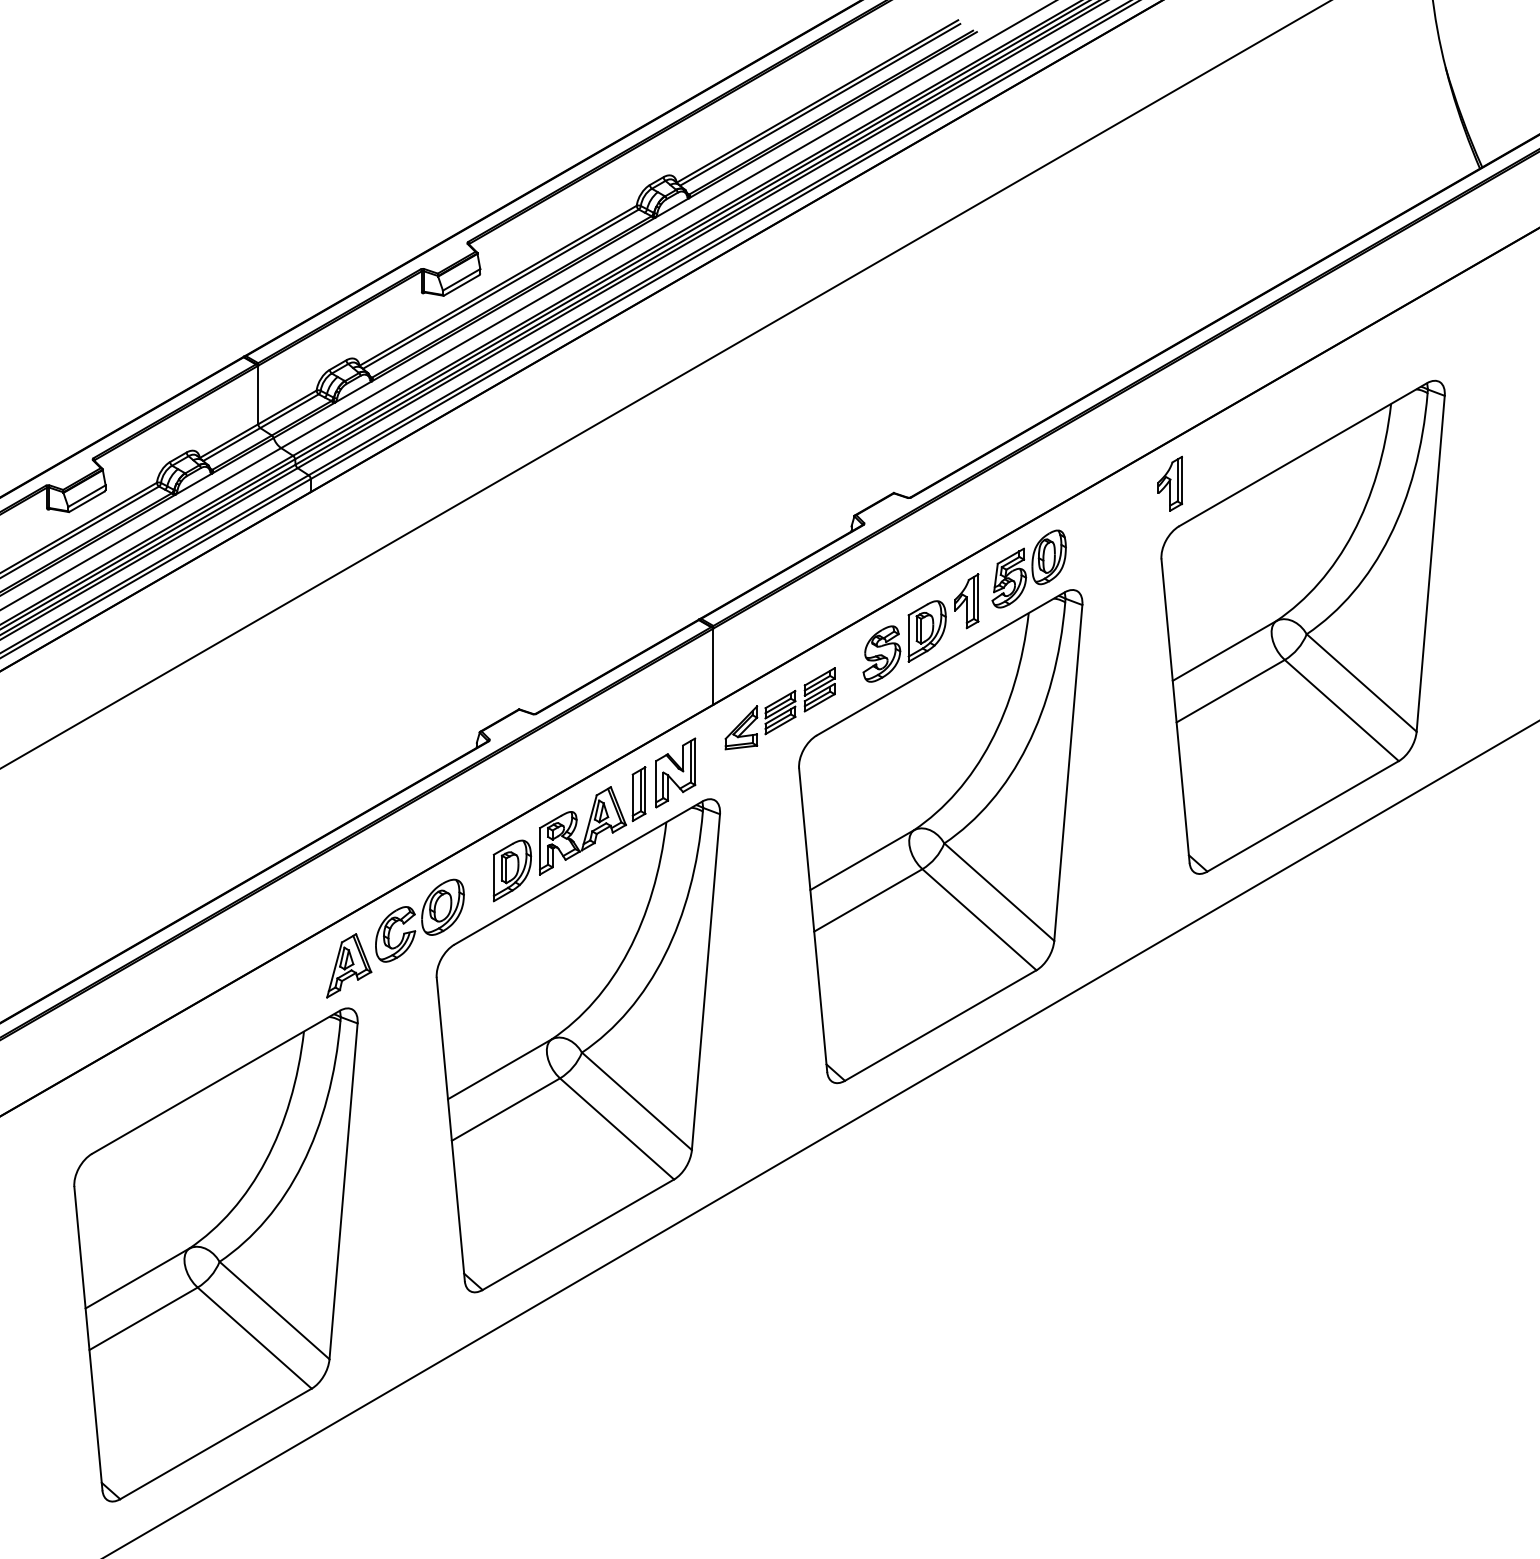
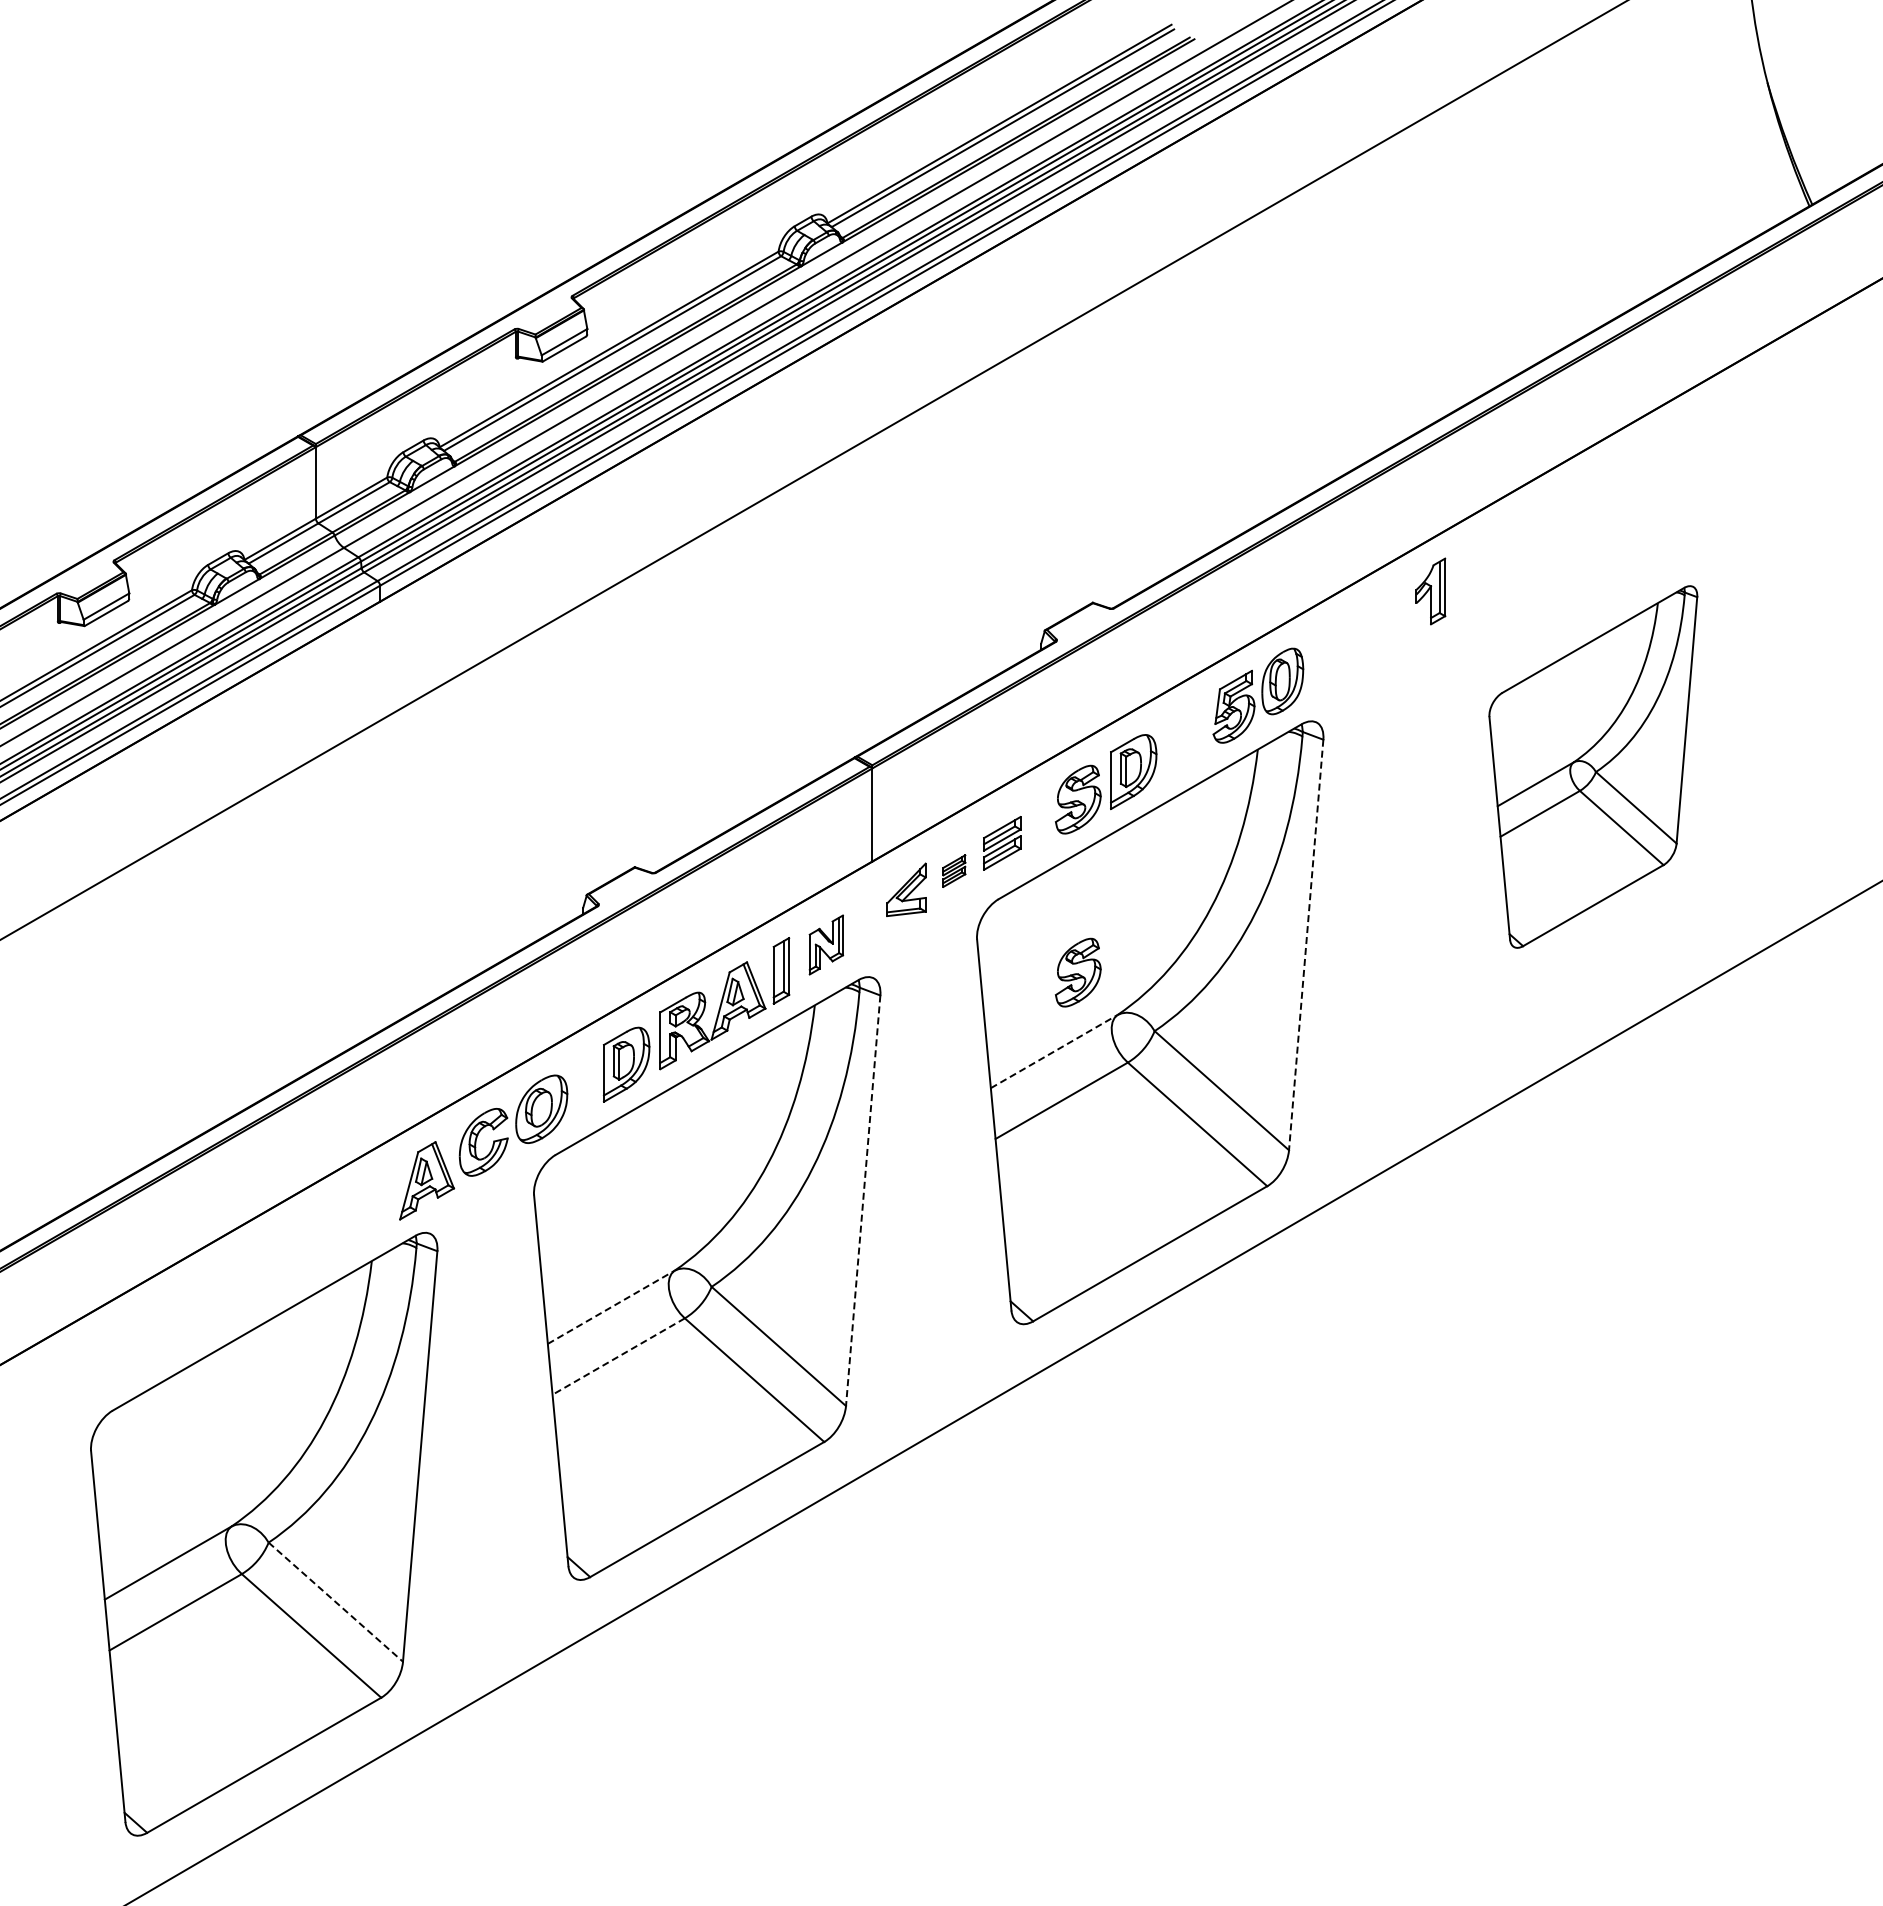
part: (966, 600) -> (1181, 734), removed
part: (1303, 626) -> (1593, 766), size x0.6
part: (780, 712) -> (954, 870), size x0.6
part: (675, 772) -> (826, 944), size x0.7
line: (1068, 773) -> (1306, 945), solid -> dashed
part: (881, 795) -> (1077, 972), added
line: (862, 860) -> (1054, 1051), solid -> dashed
line: (706, 981) -> (863, 1200), solid -> dashed
line: (500, 1069) -> (611, 1307), solid -> dashed
line: (505, 1109) -> (618, 1356), solid -> dashed
line: (274, 1310) -> (335, 1602), solid -> dashed

